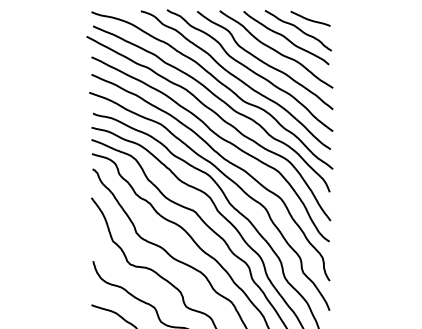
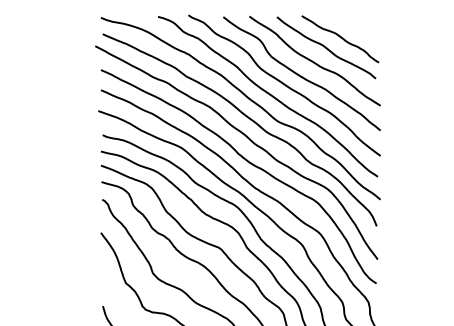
curve: (310, 19) -> (354, 26), removed

